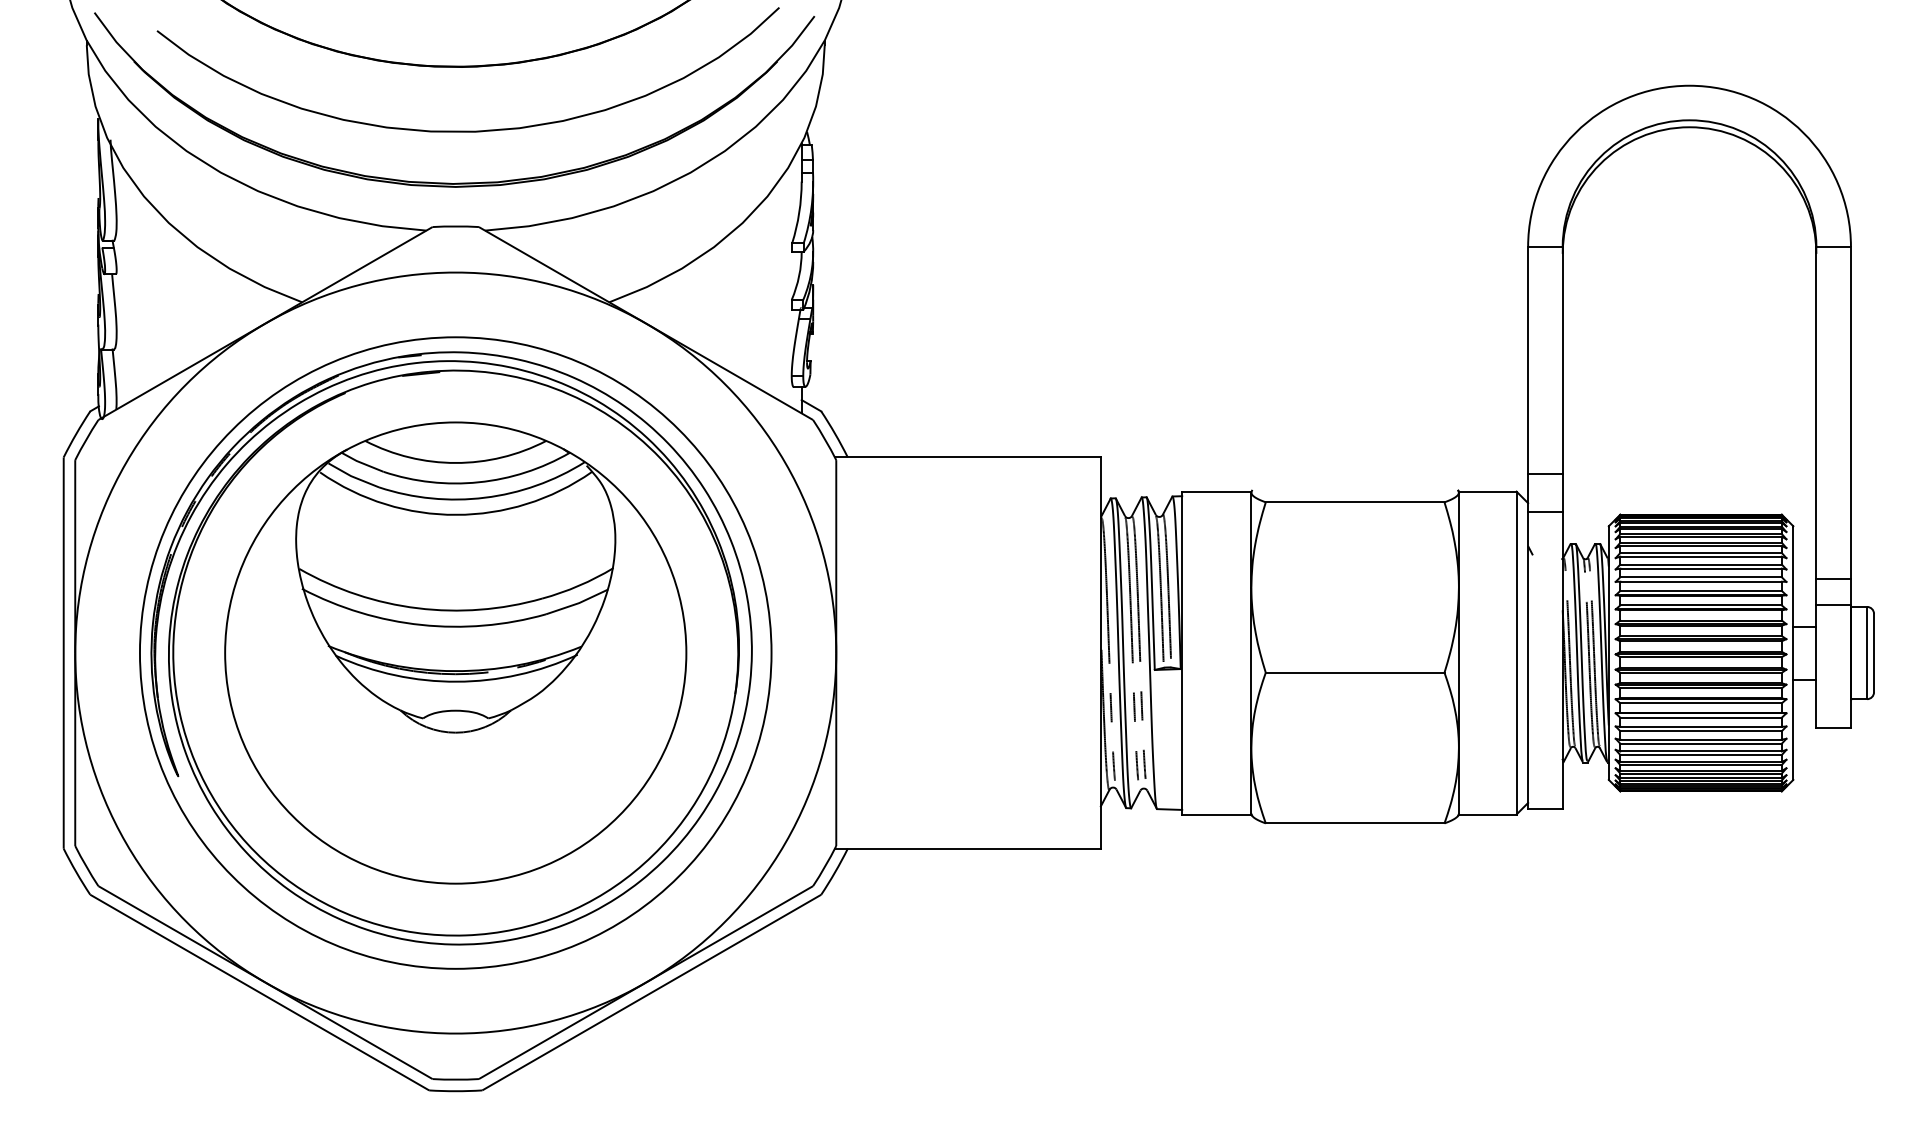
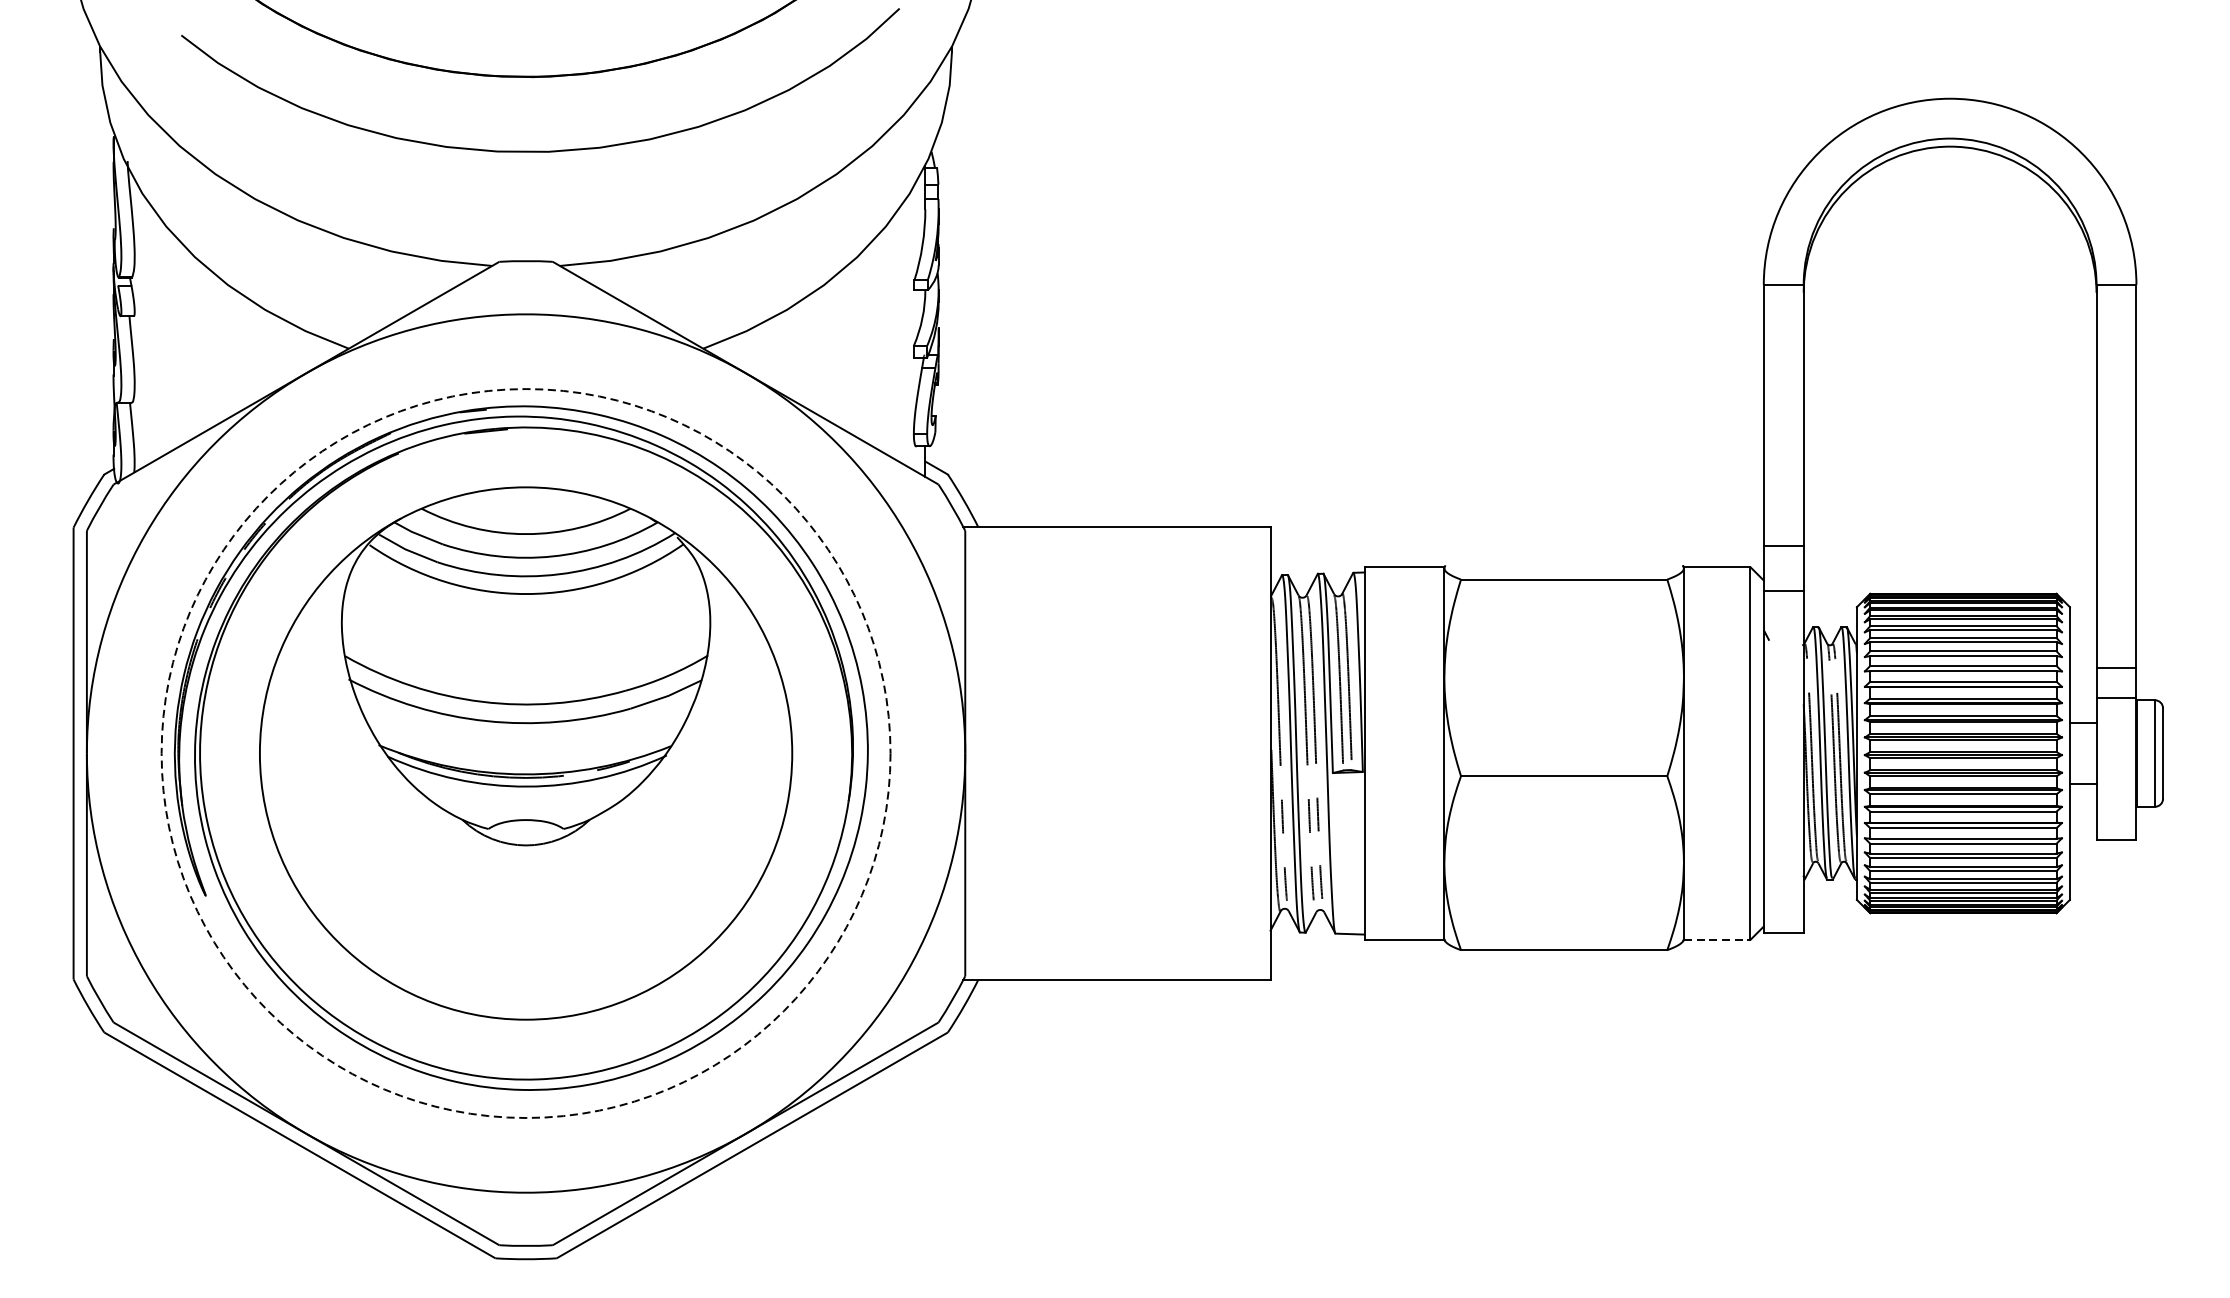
part: (457, 182) -> (528, 210), removed
circle: (455, 652) -> (525, 752), solid -> dashed
line: (1487, 814) -> (1716, 939), solid -> dashed

